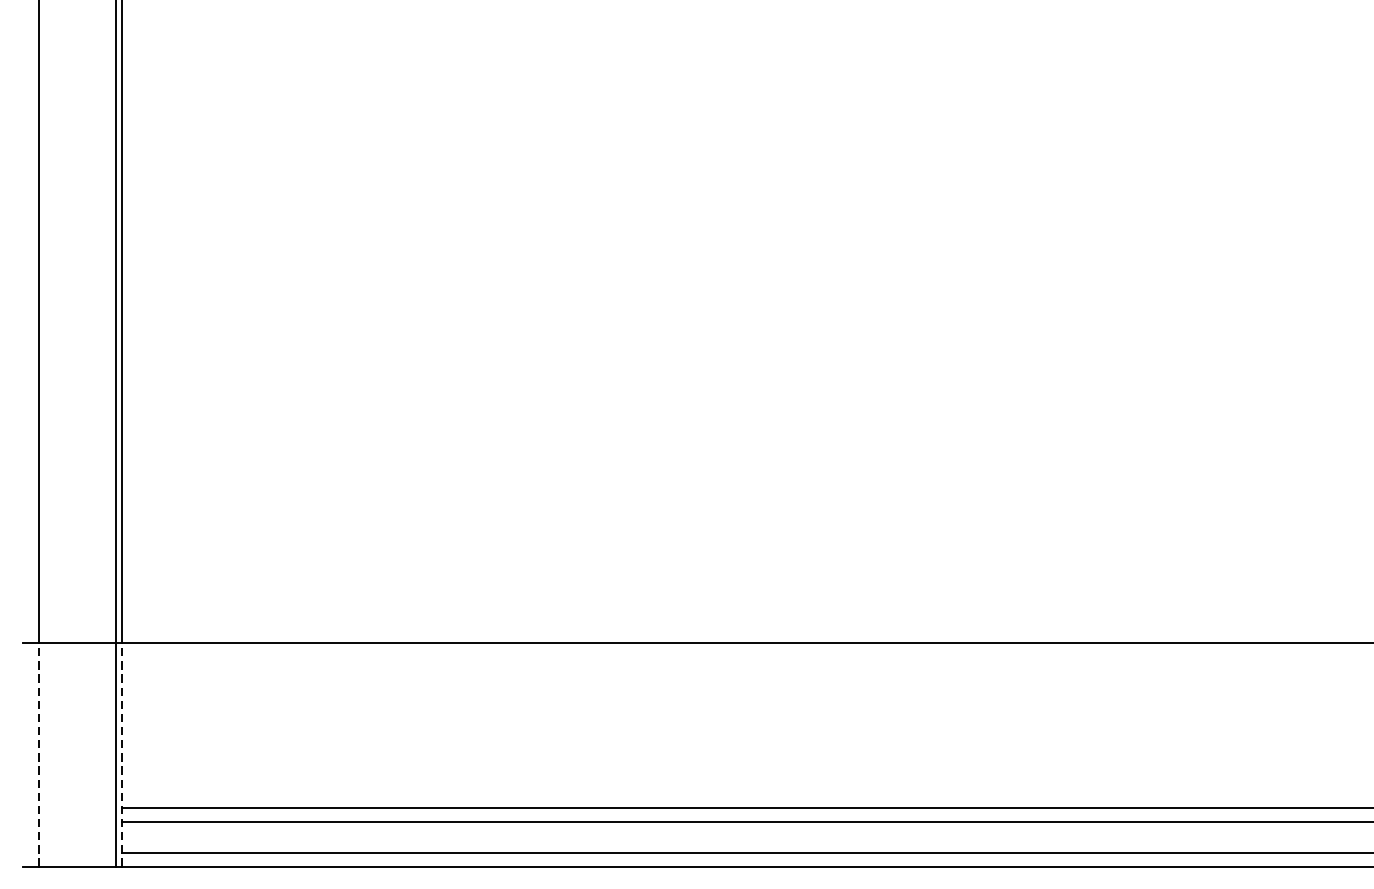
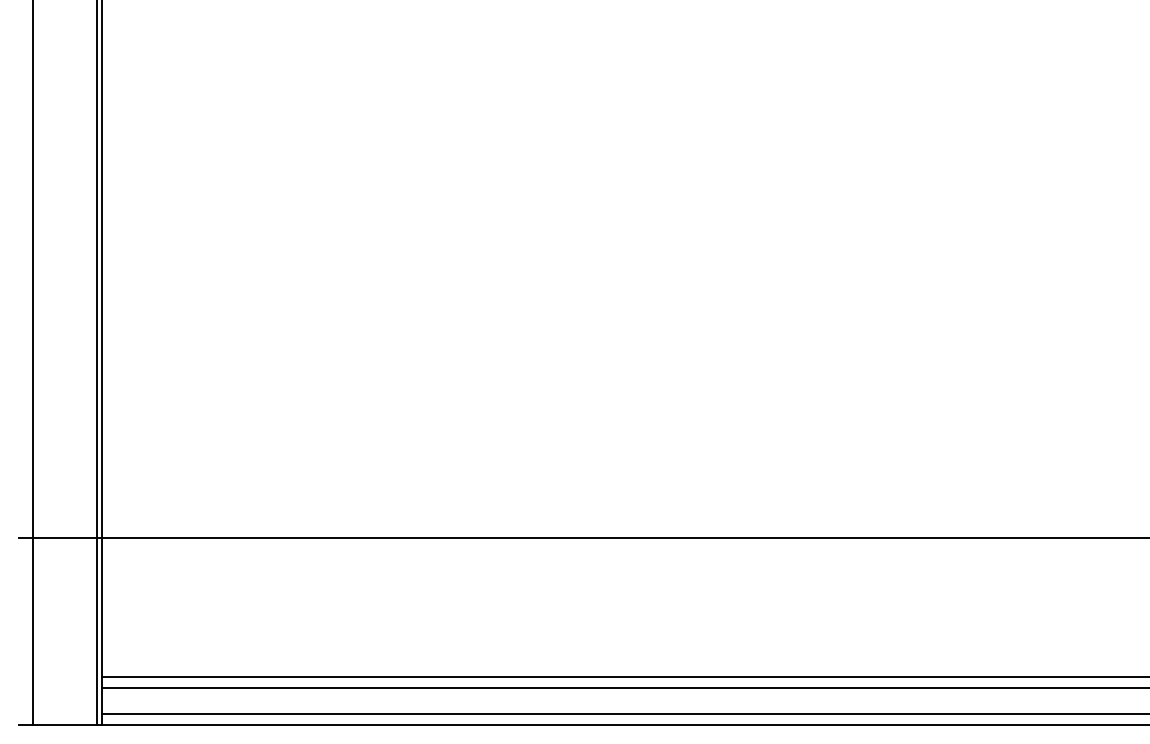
line: (39, 754) -> (32, 631), dashed -> solid
line: (122, 754) -> (102, 631), dashed -> solid

